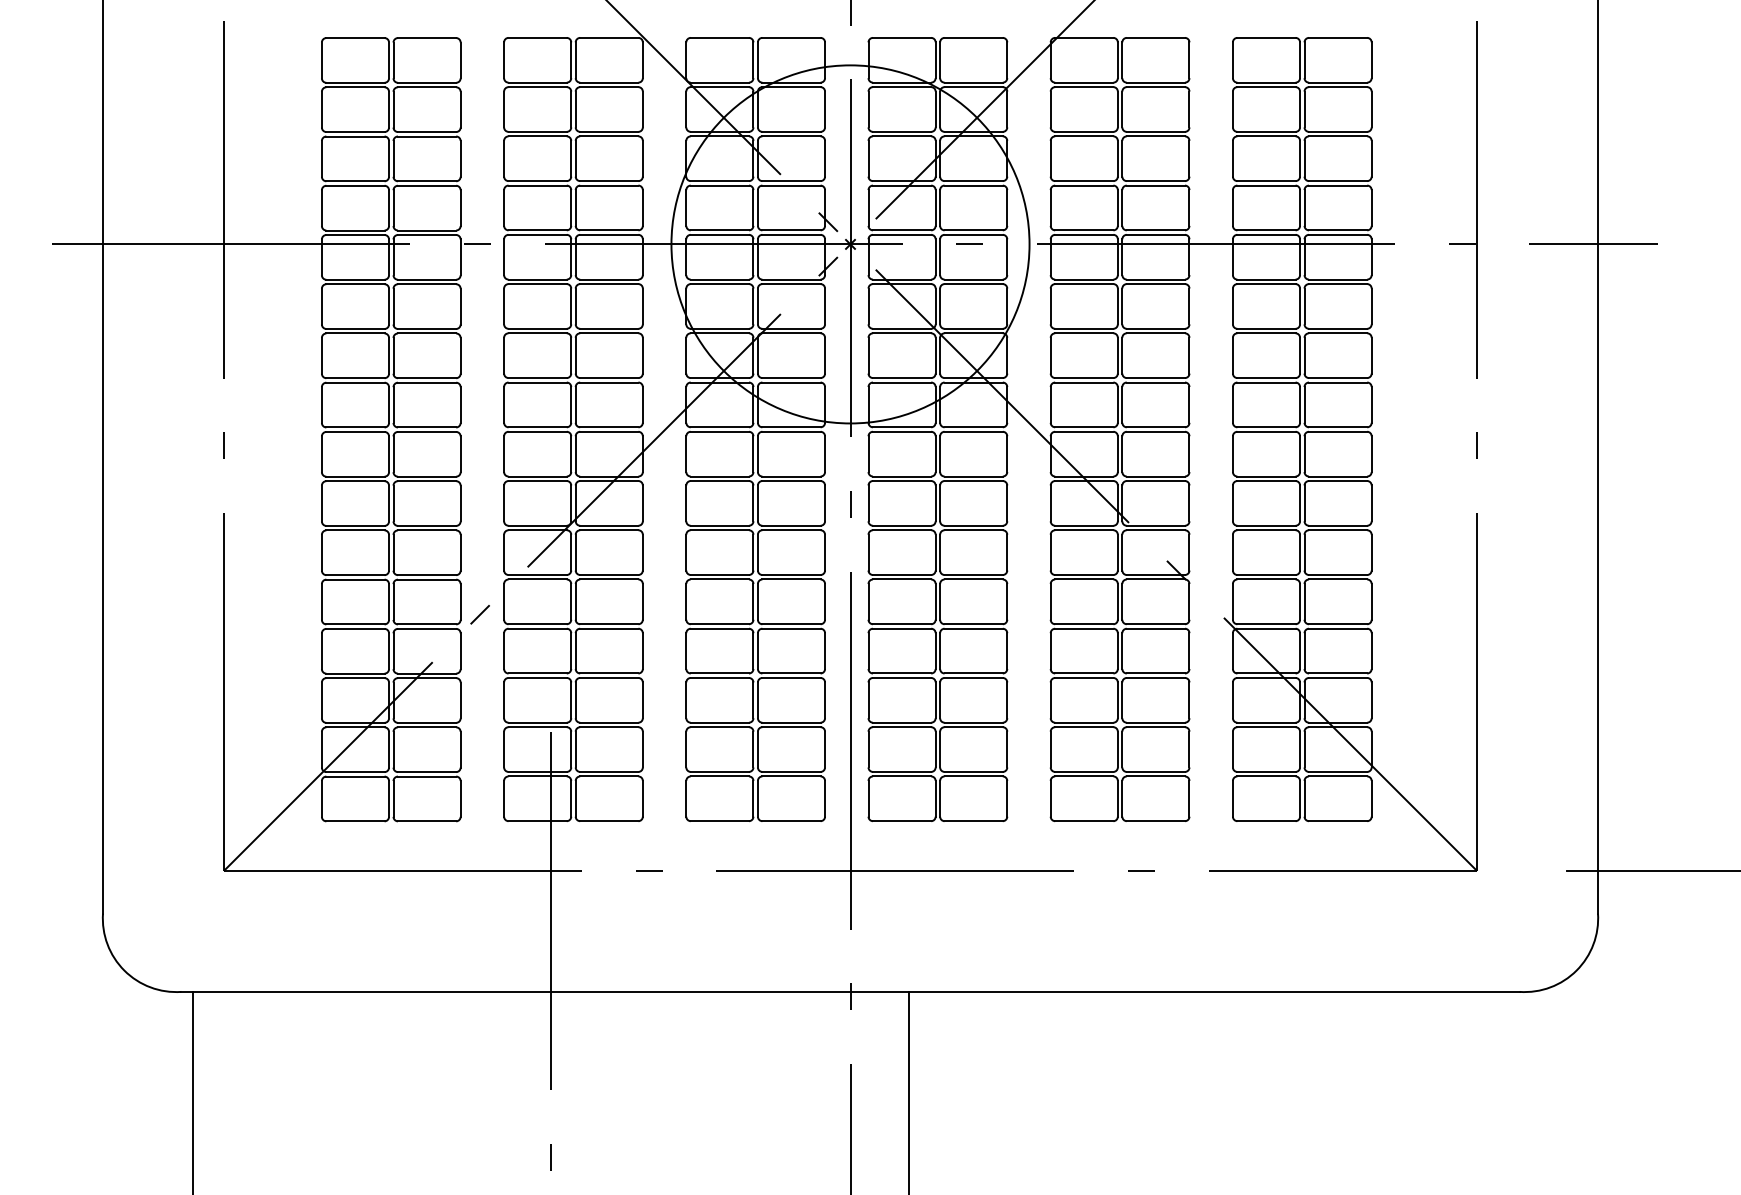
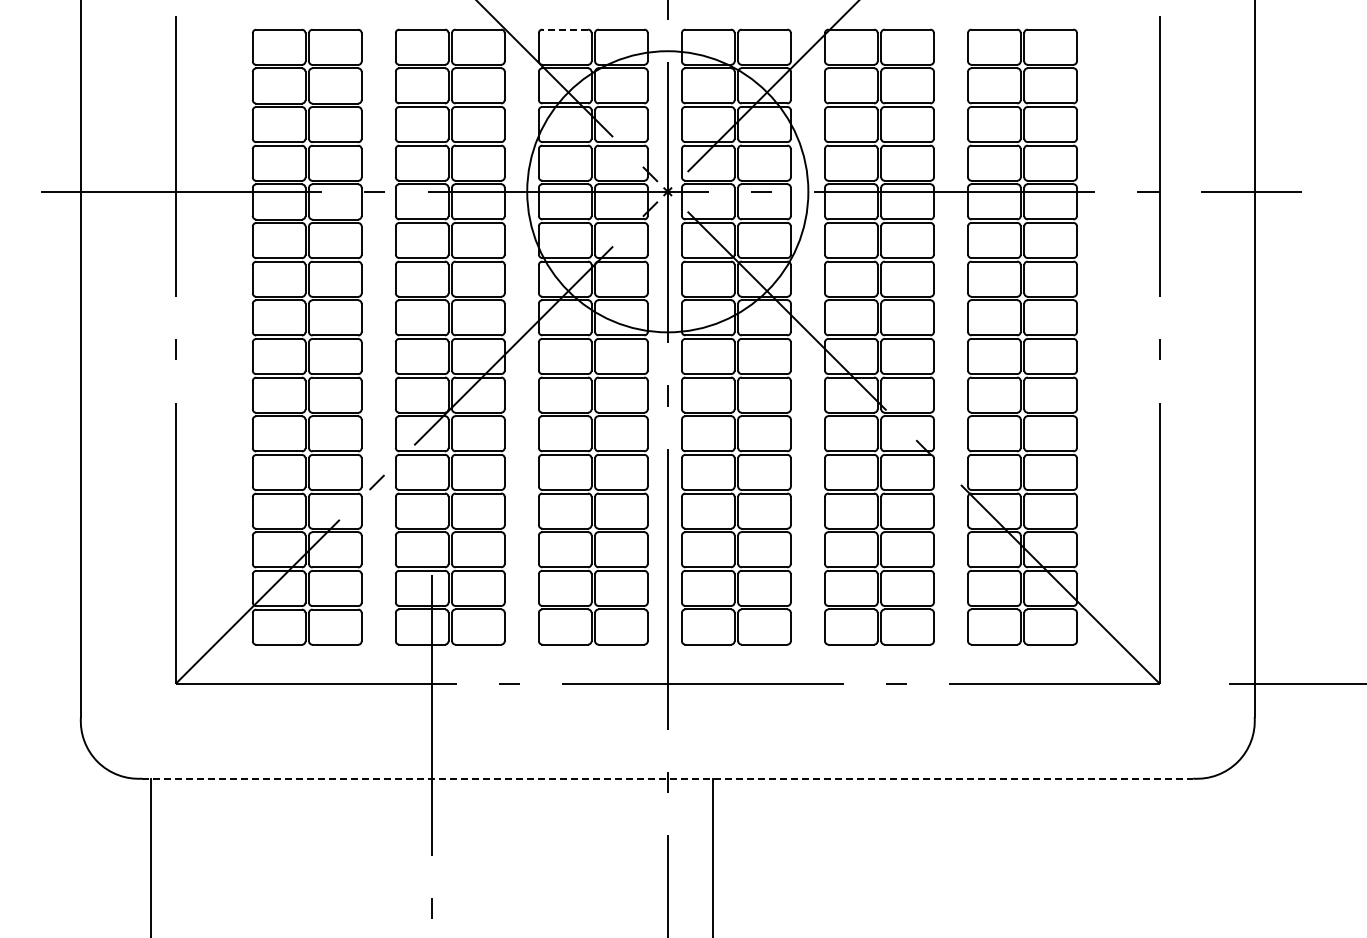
line: (720, 37) -> (565, 29), solid -> dashed
line: (851, 991) -> (668, 778), solid -> dashed

